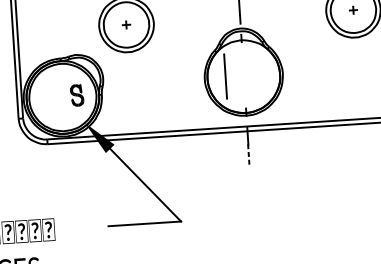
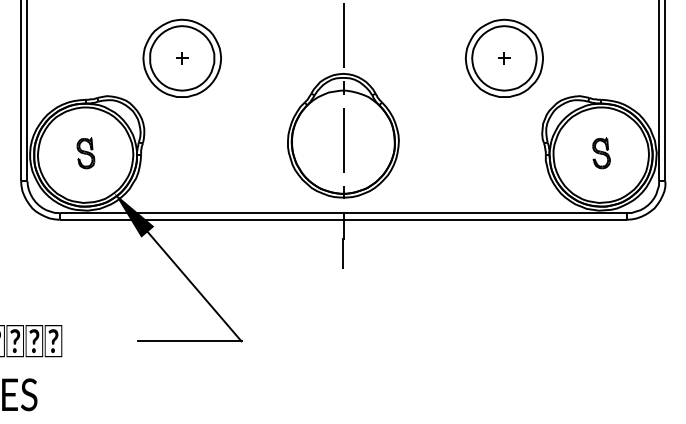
line: (225, 76) -> (343, 140), moved
part: (76, 95) -> (85, 153), moved
line: (248, 155) -> (343, 253), dashed -> solid

